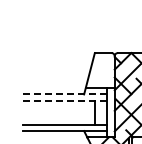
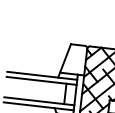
line: (65, 94) -> (42, 75), dashed -> solid
line: (65, 100) -> (42, 80), dashed -> solid

